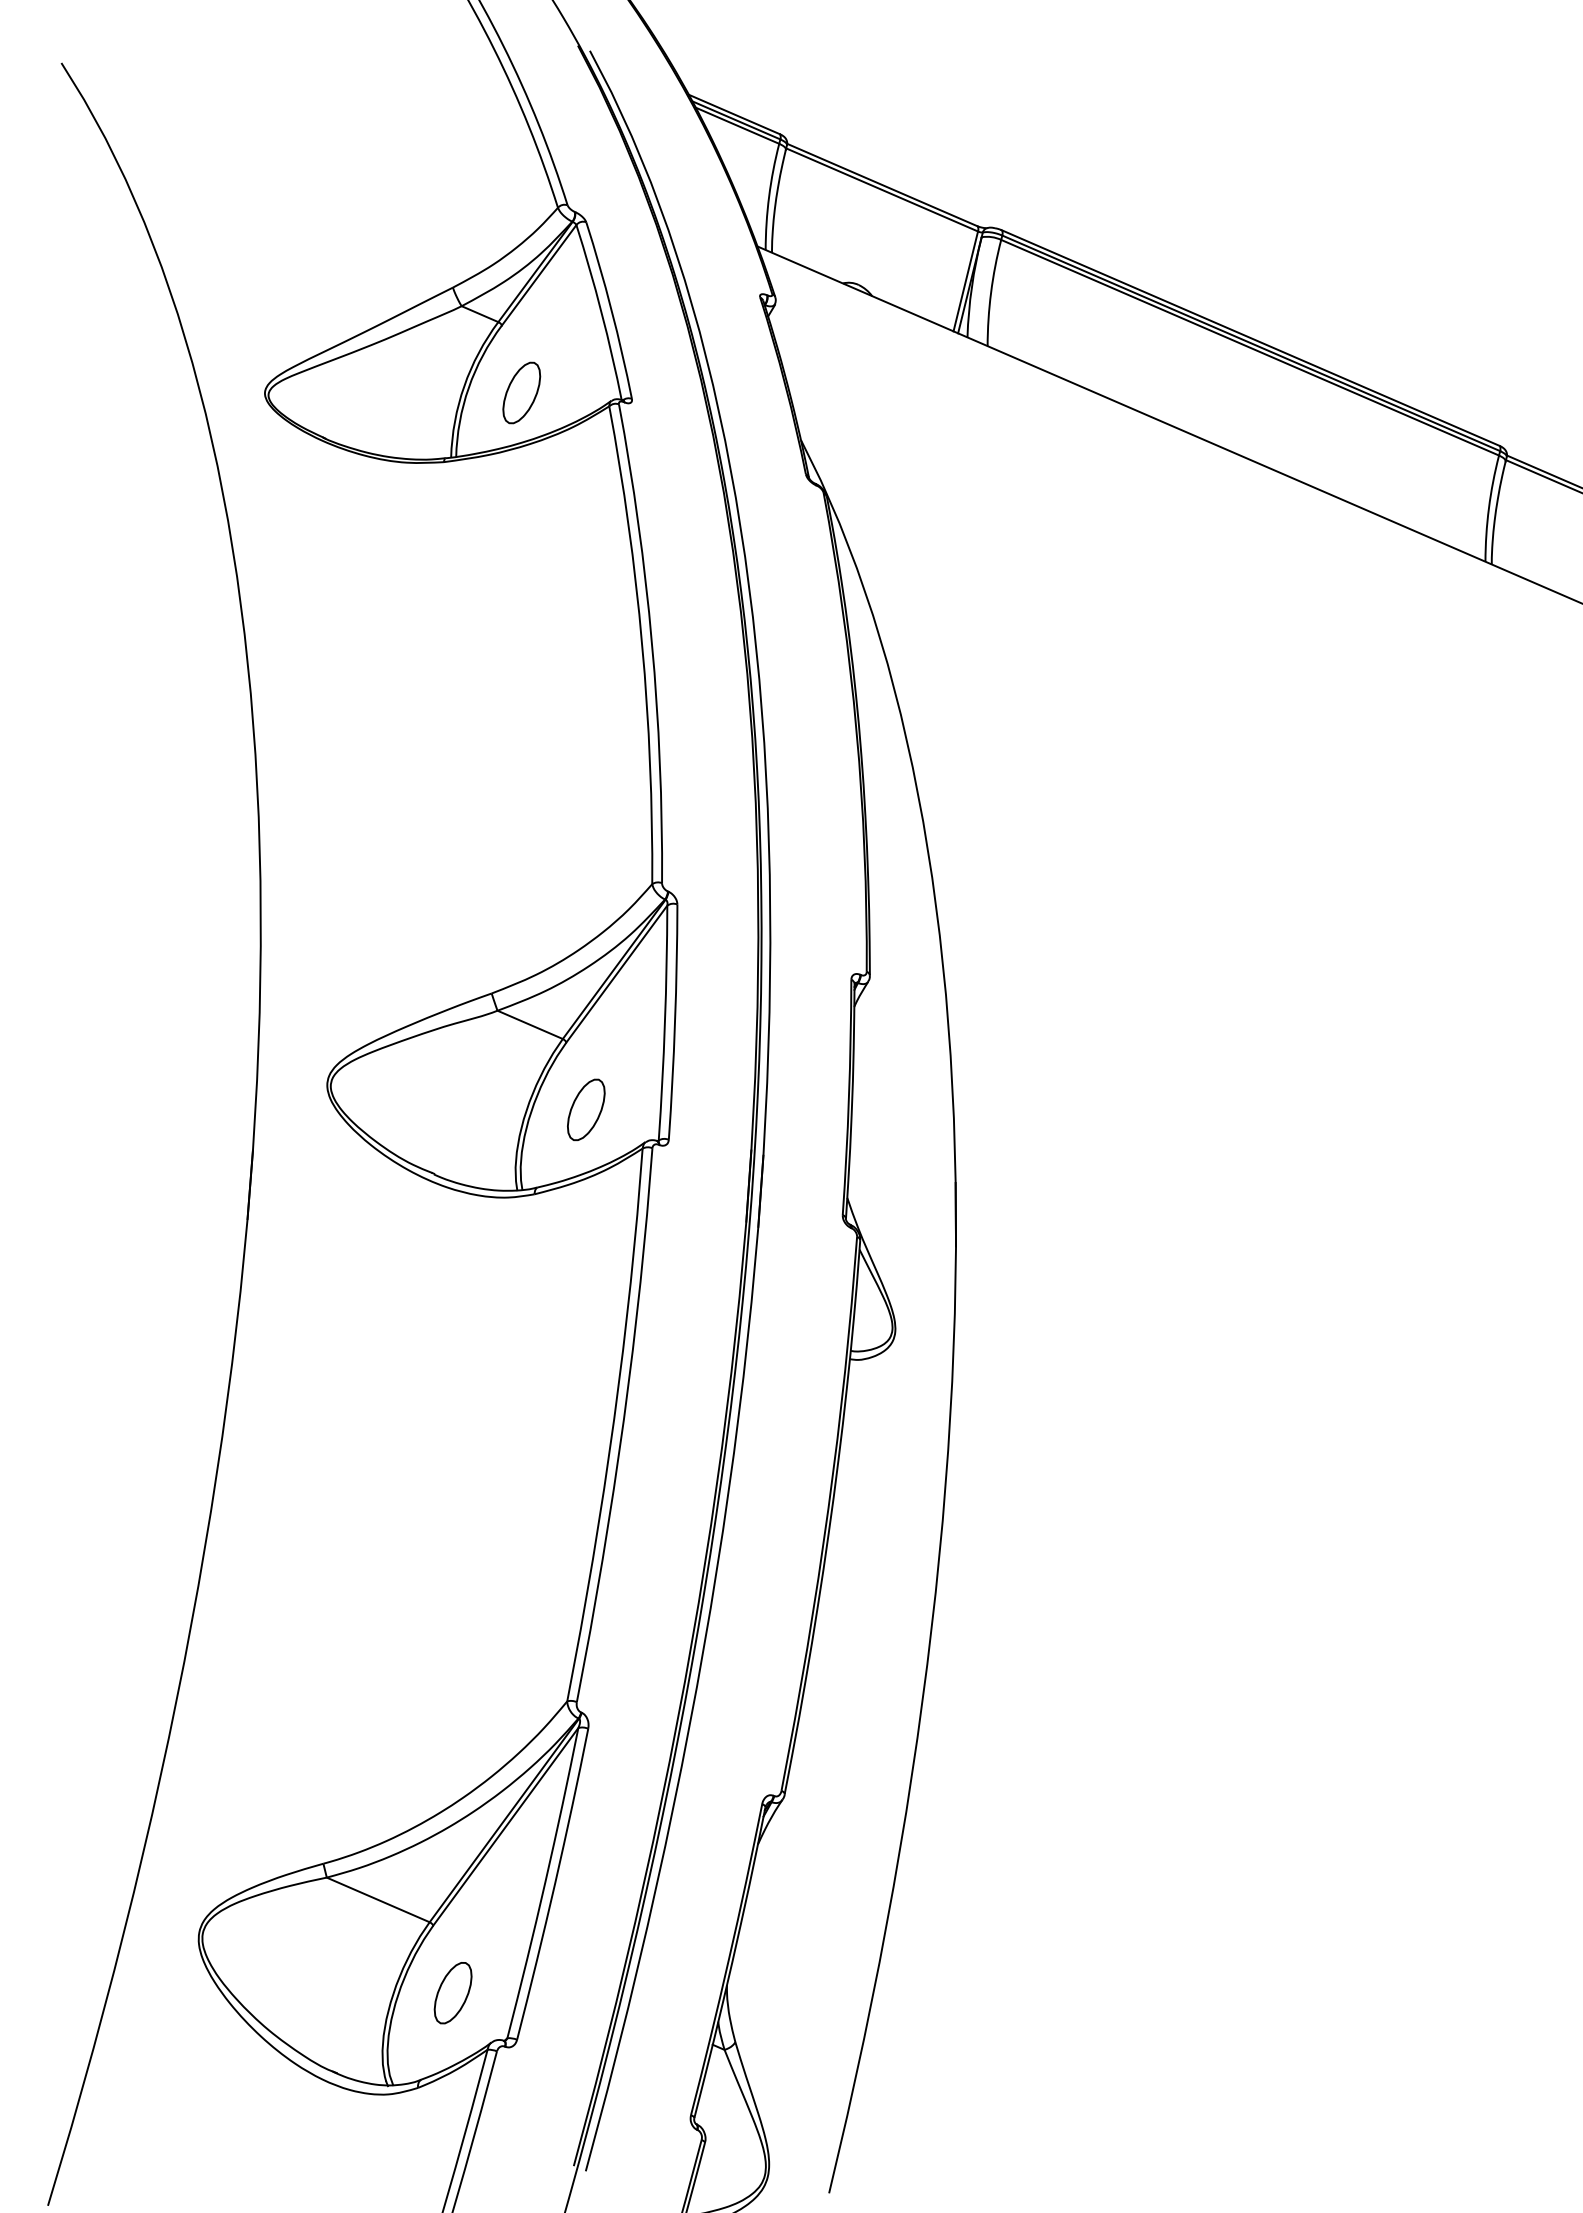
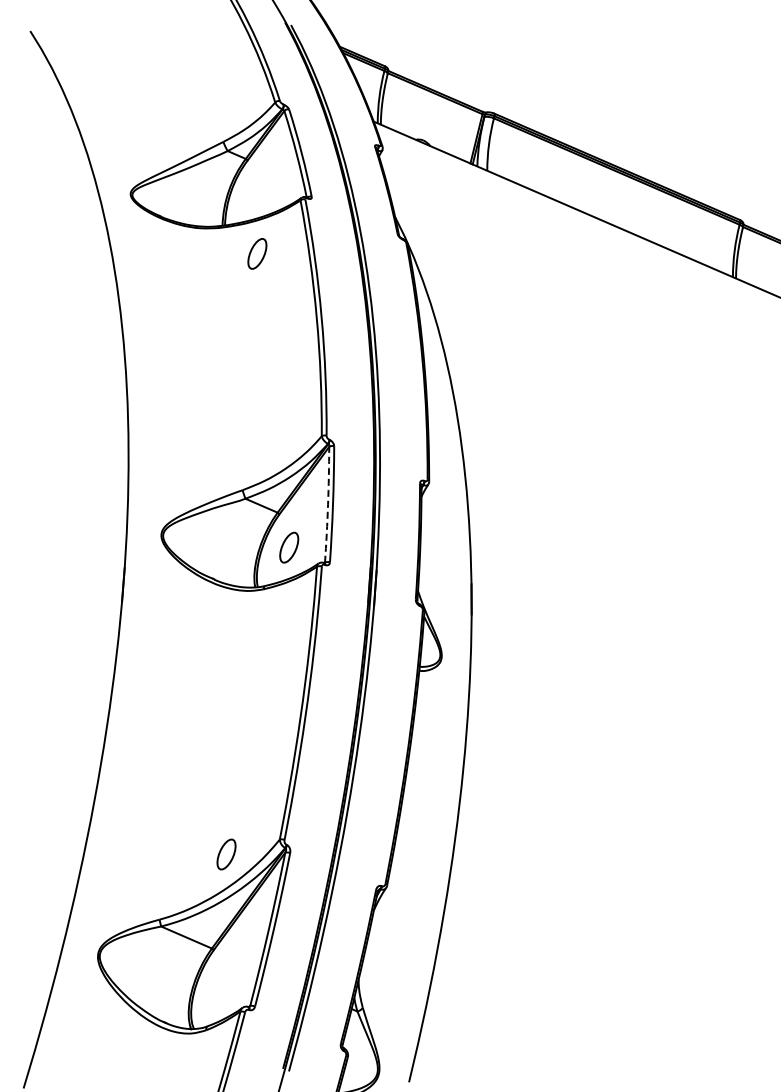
part: (521, 392) -> (257, 253), moved
arc: (665, 1022) -> (328, 504), solid -> dashed
part: (453, 1993) -> (226, 854), moved

